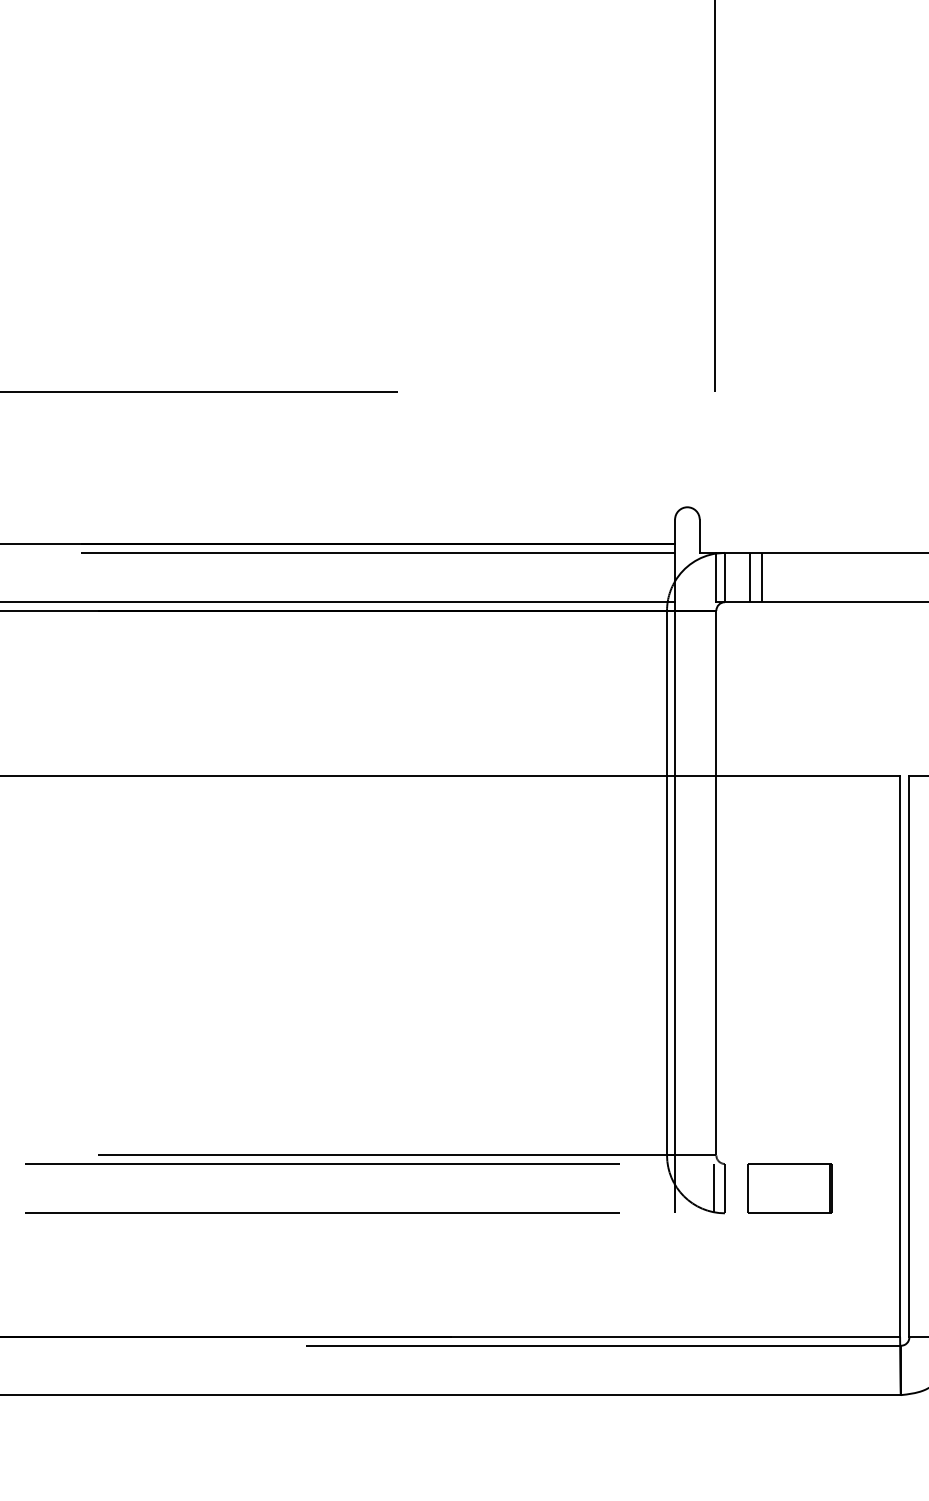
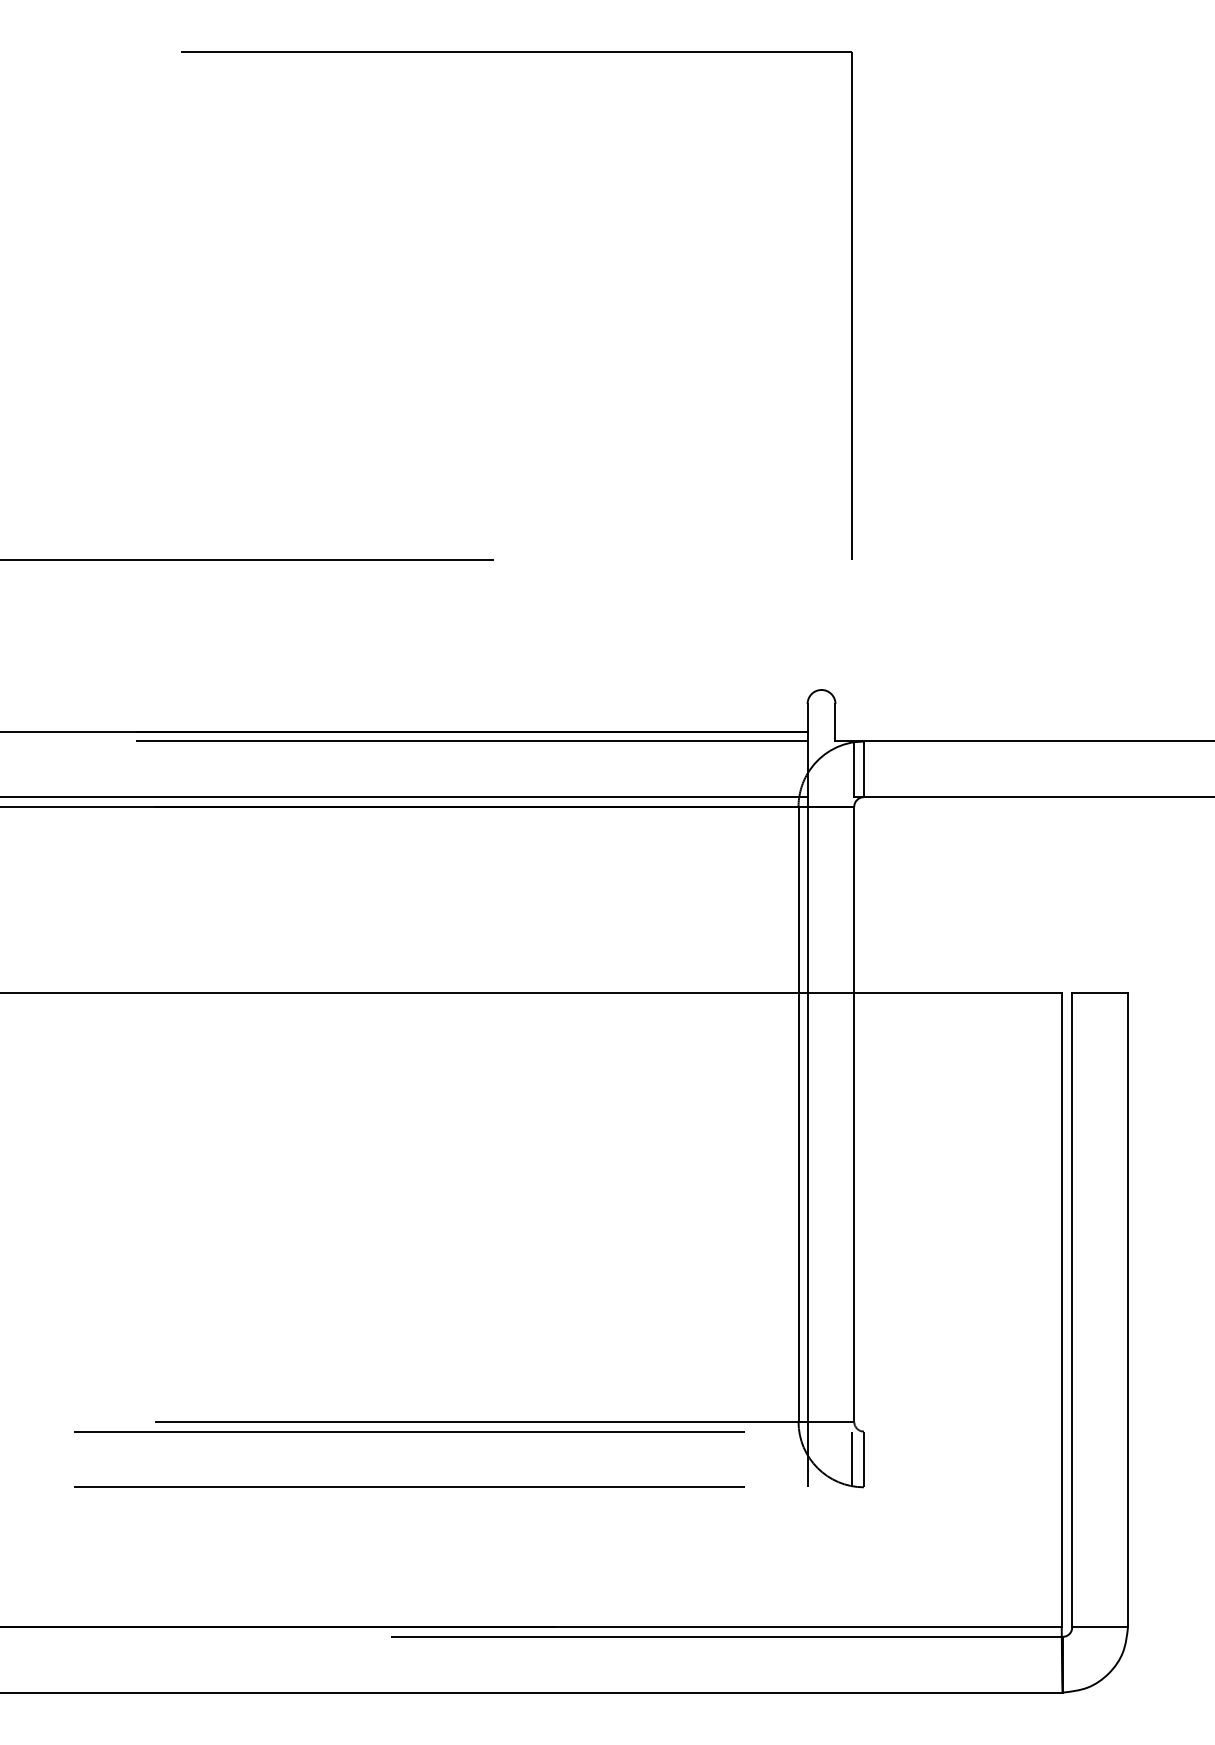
line: (749, 577) -> (891, 769), removed
line: (761, 577) -> (905, 769), removed
part: (789, 1188) -> (936, 1459), removed

